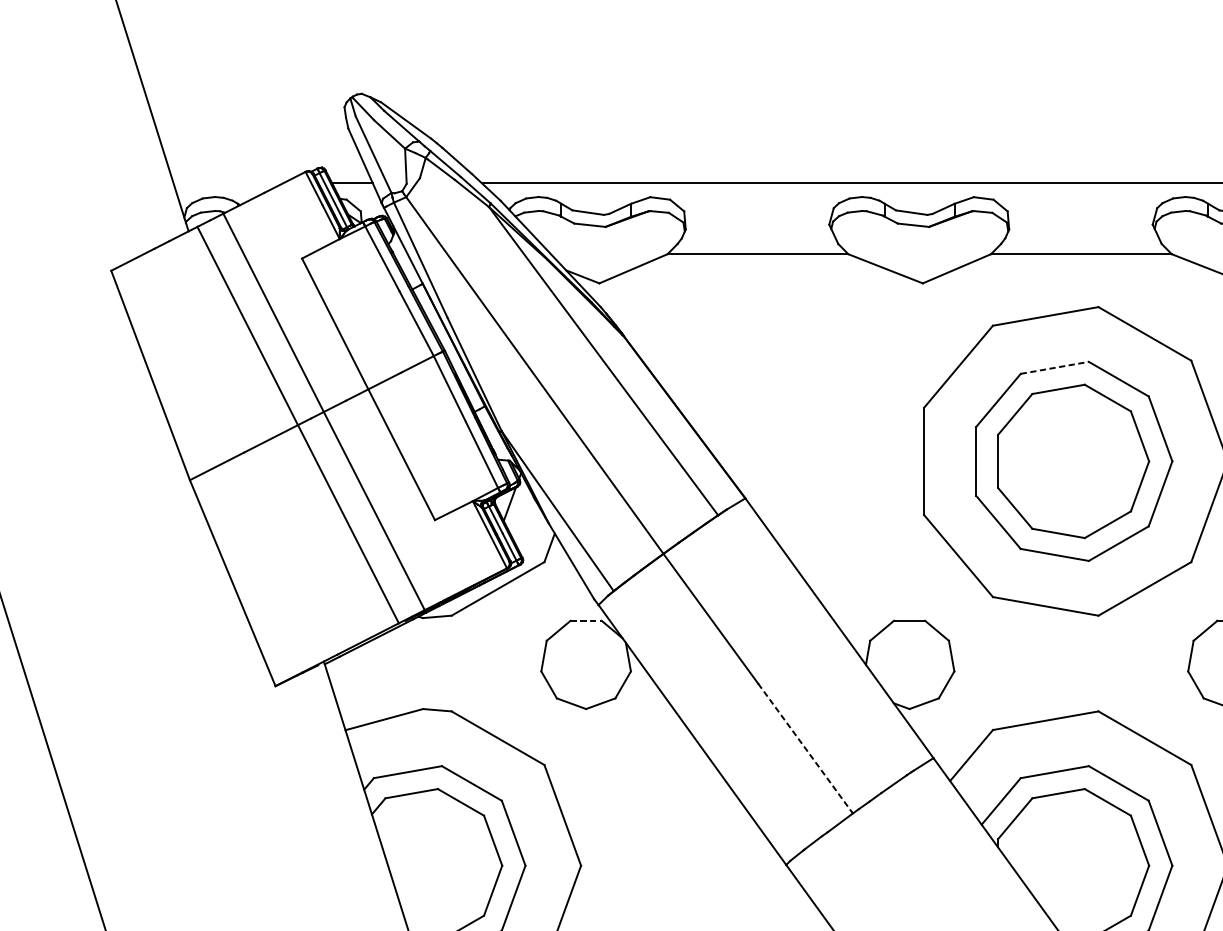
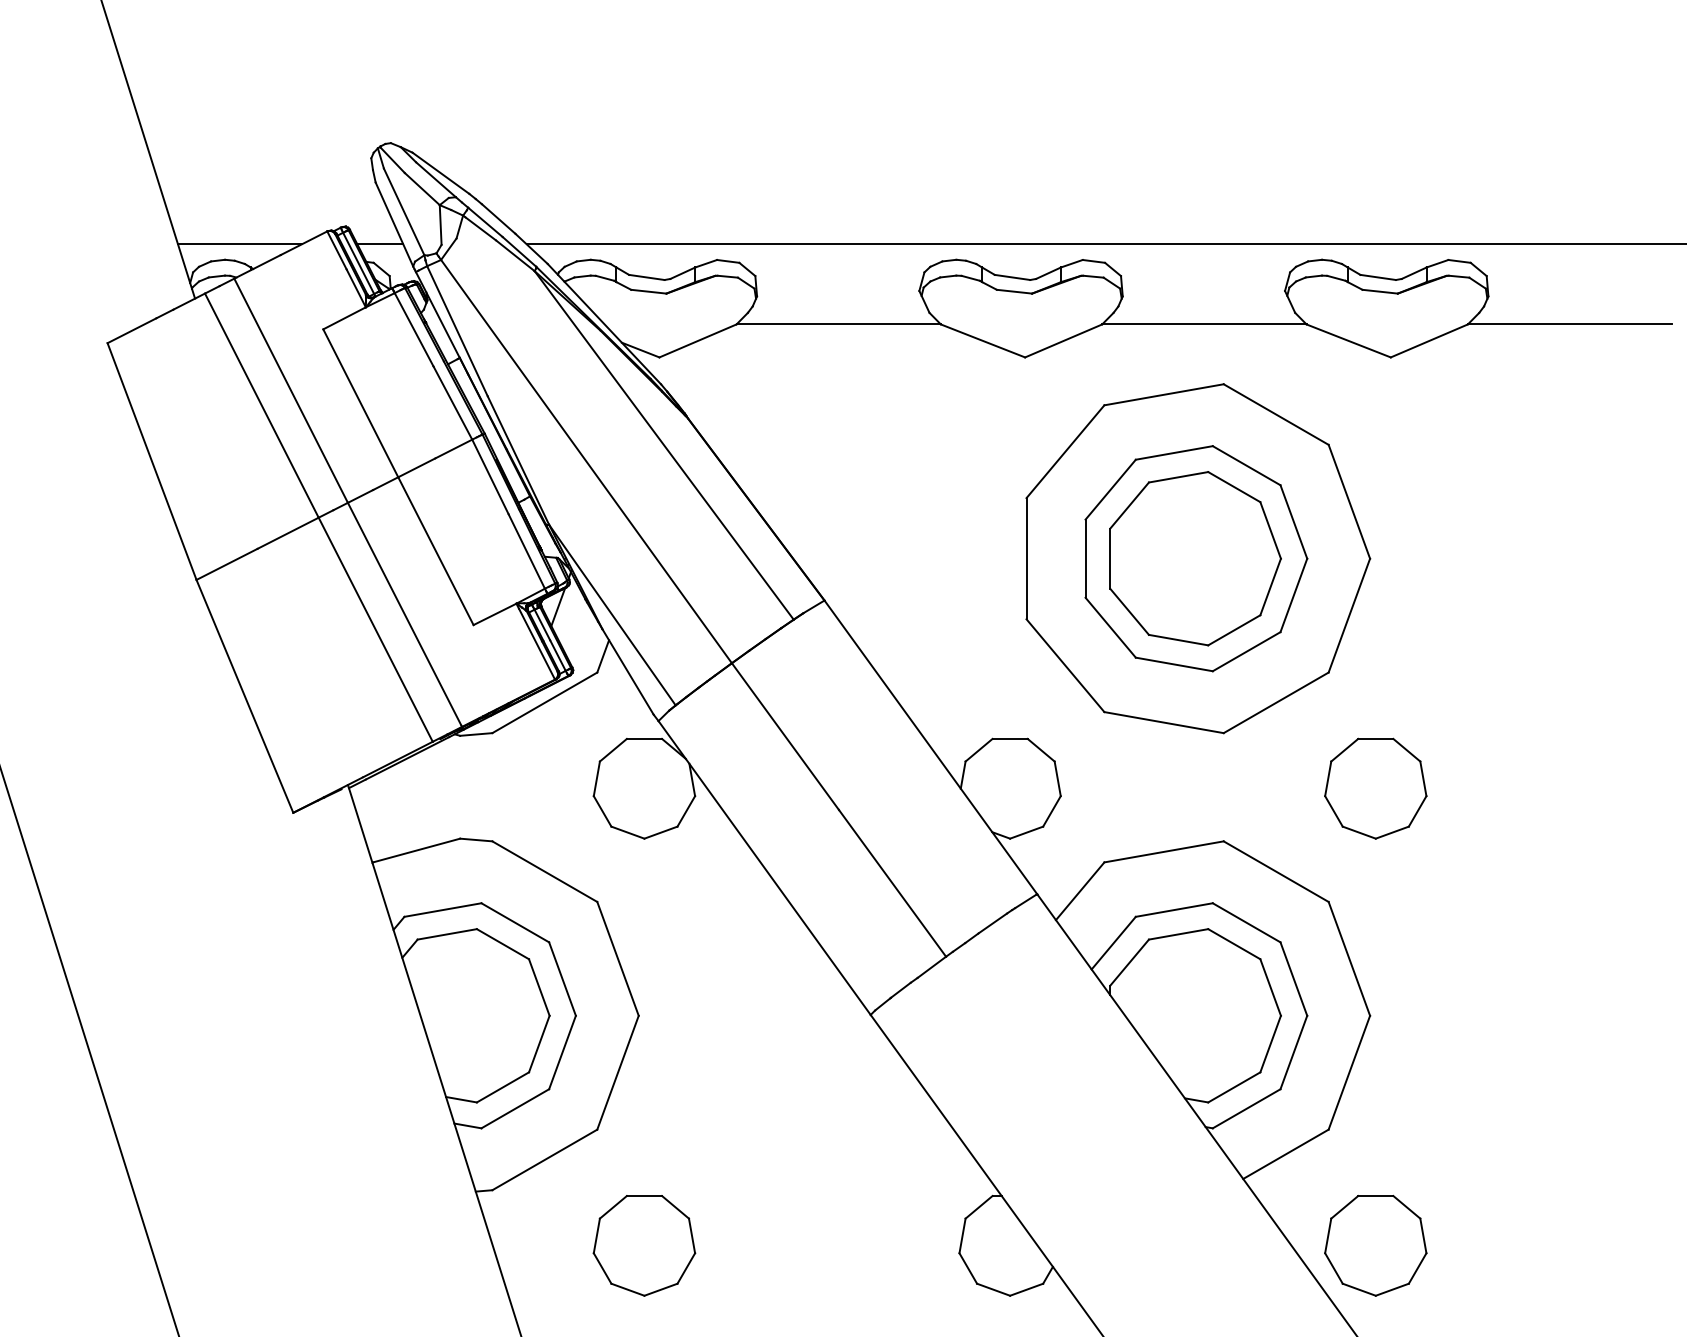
line: (227, 183) -> (239, 244), added
line: (1054, 367) -> (1174, 452), dashed -> solid
line: (586, 620) -> (644, 738), dashed -> solid
line: (805, 748) -> (892, 883), dashed -> solid

